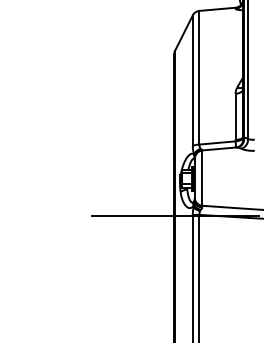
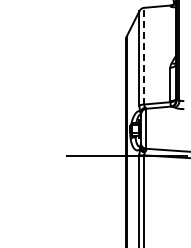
line: (199, 76) -> (144, 55), solid -> dashed

